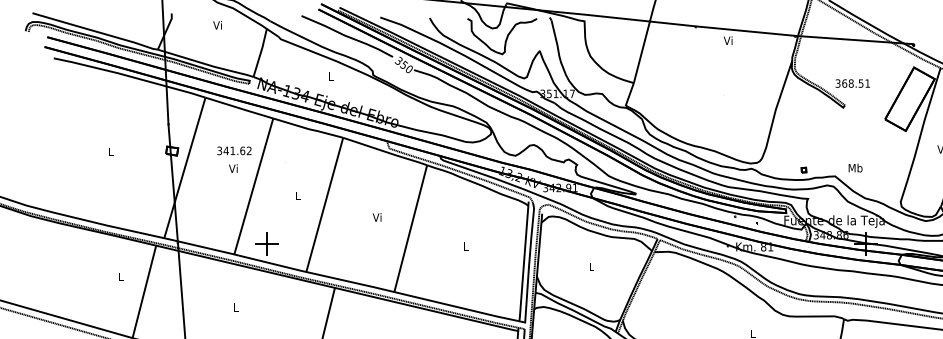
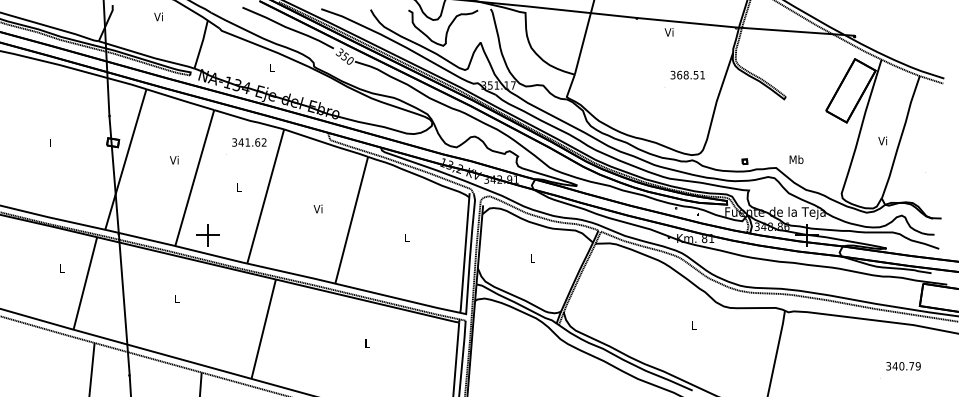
text: (852, 82) -> (687, 74), moved
text: (234, 150) -> (249, 142), moved

